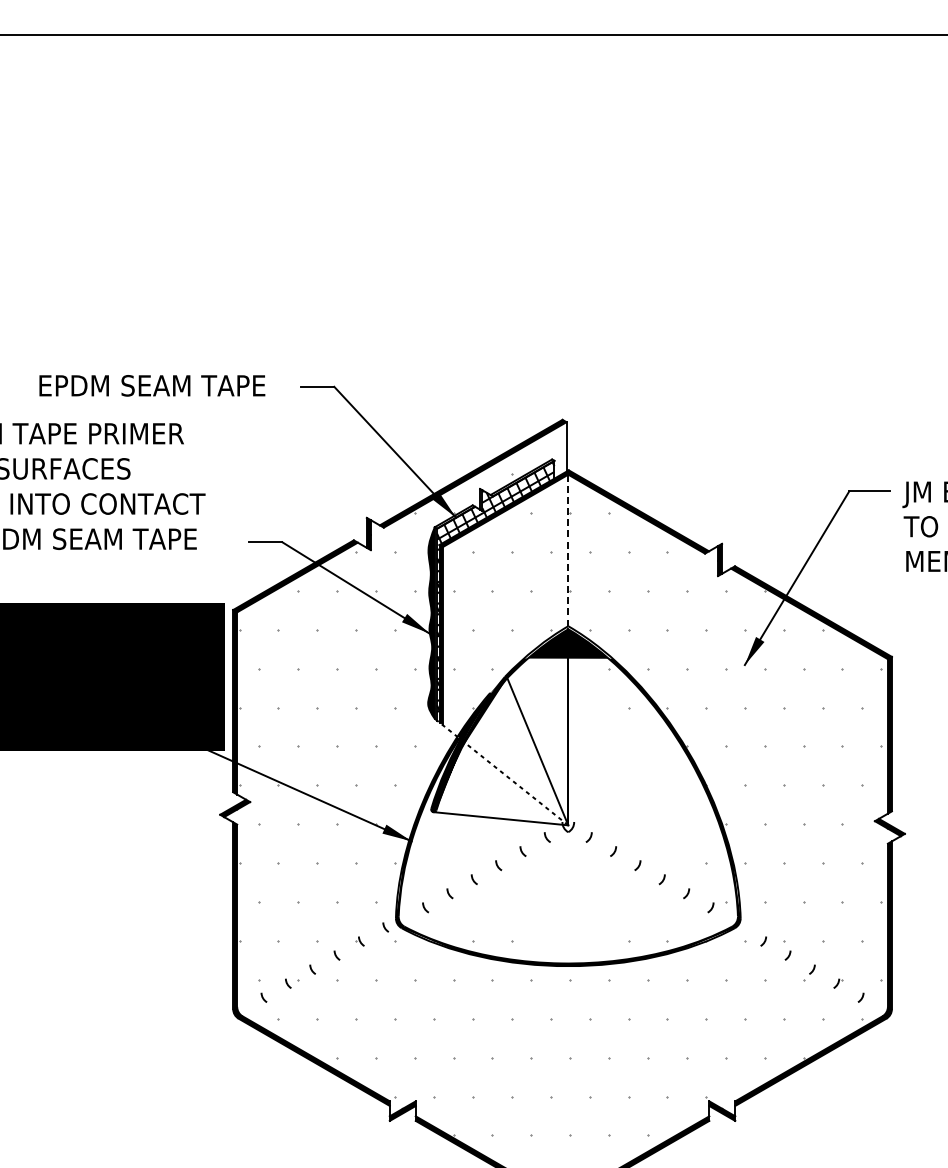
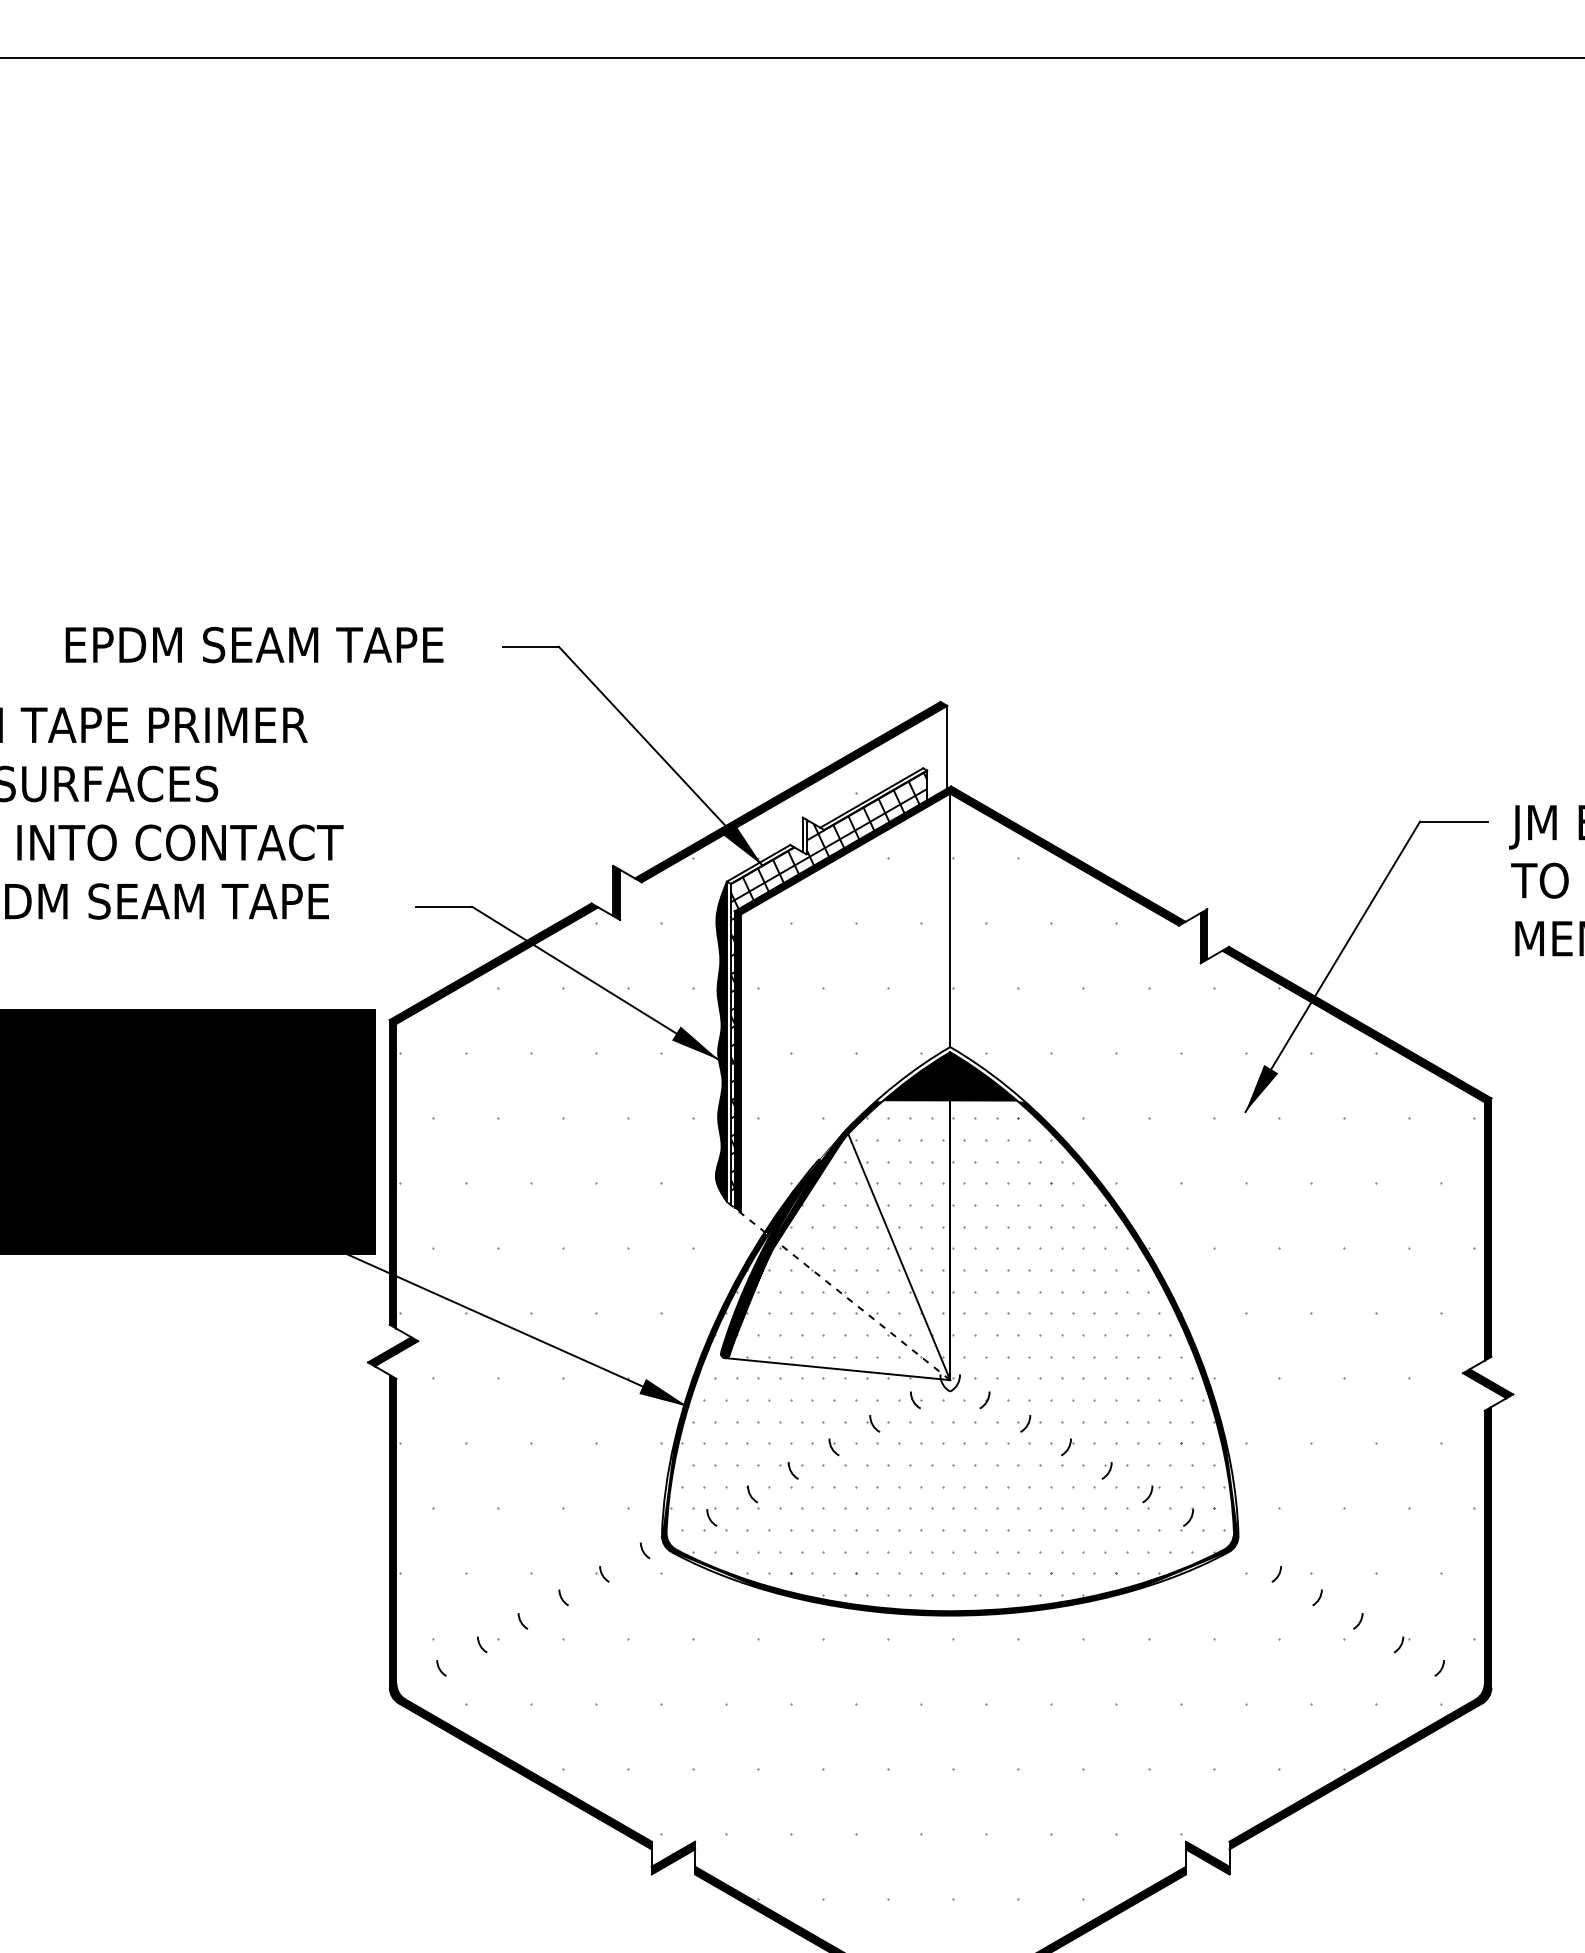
line: (568, 550) -> (950, 920), dashed -> solid
hatch: (566, 797) -> (947, 1333), added

